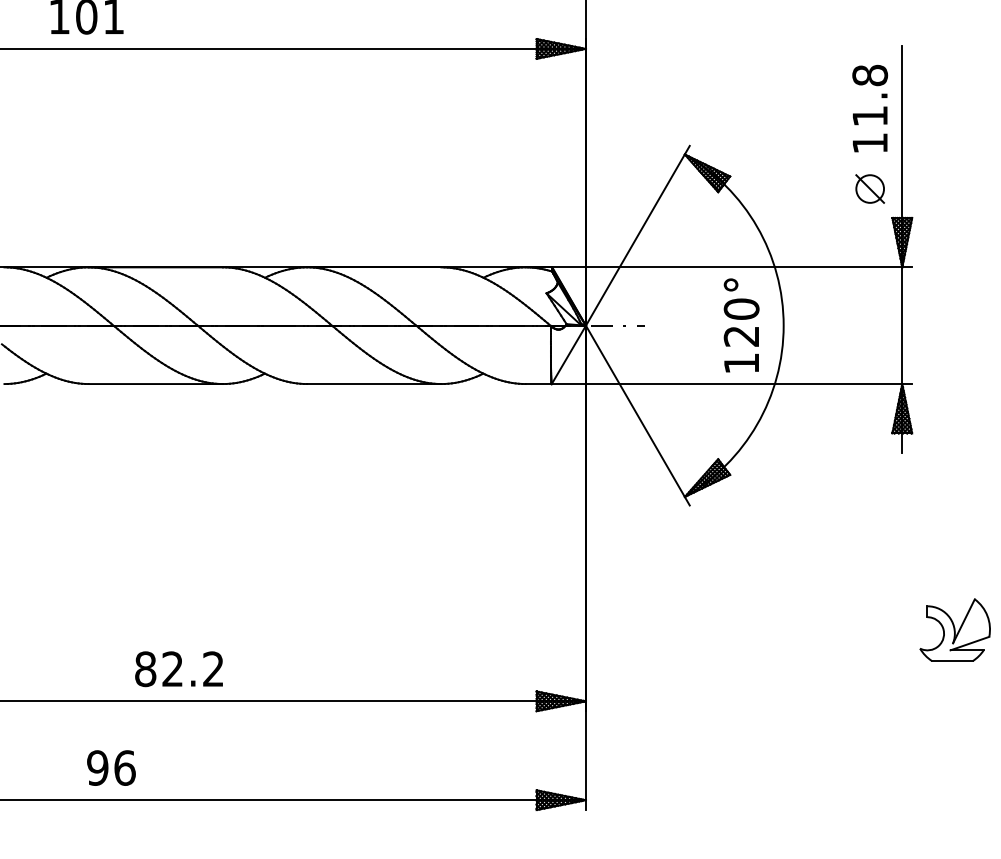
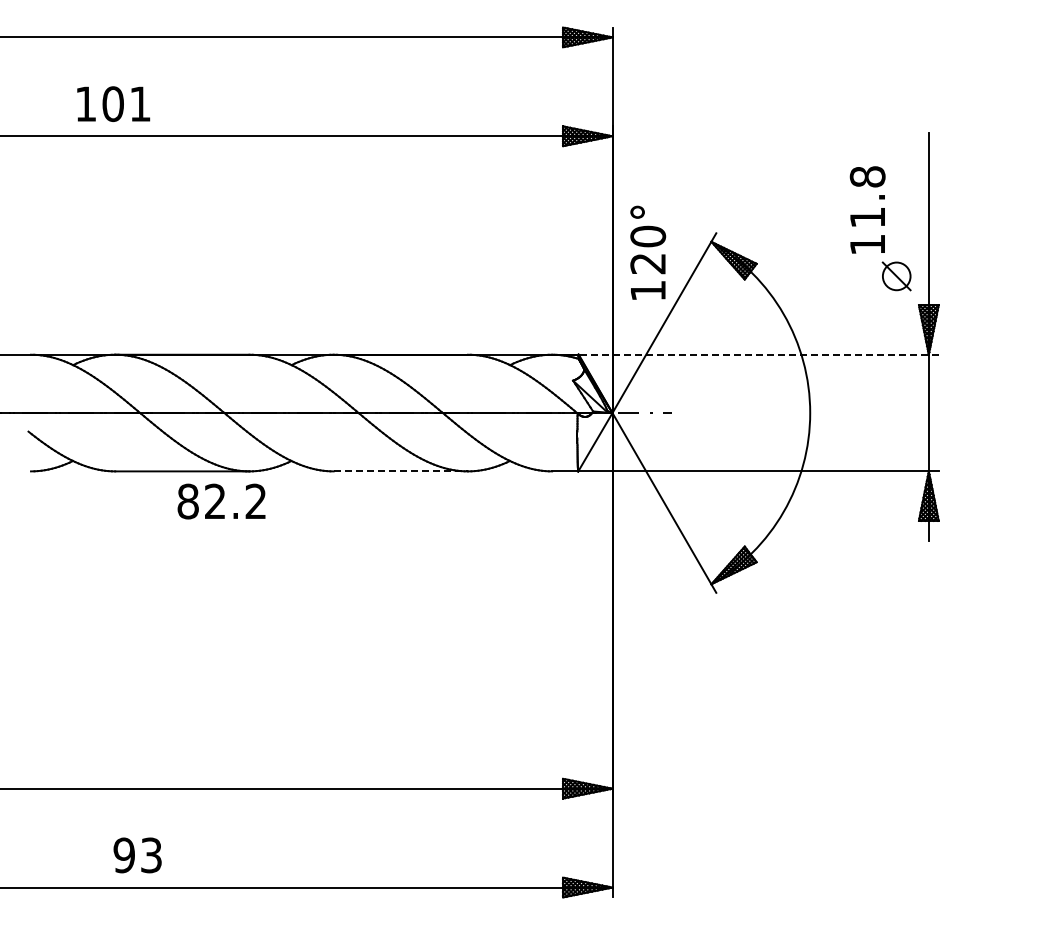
text: (869, 108) -> (867, 209), moved
line: (731, 267) -> (758, 354), solid -> dashed
text: (741, 325) -> (648, 252), moved
line: (374, 384) -> (401, 471), solid -> dashed
part: (954, 629) -> (981, 716), removed
text: (178, 669) -> (221, 501), moved
text: (124, 768) -> (151, 855), 96 -> 93

